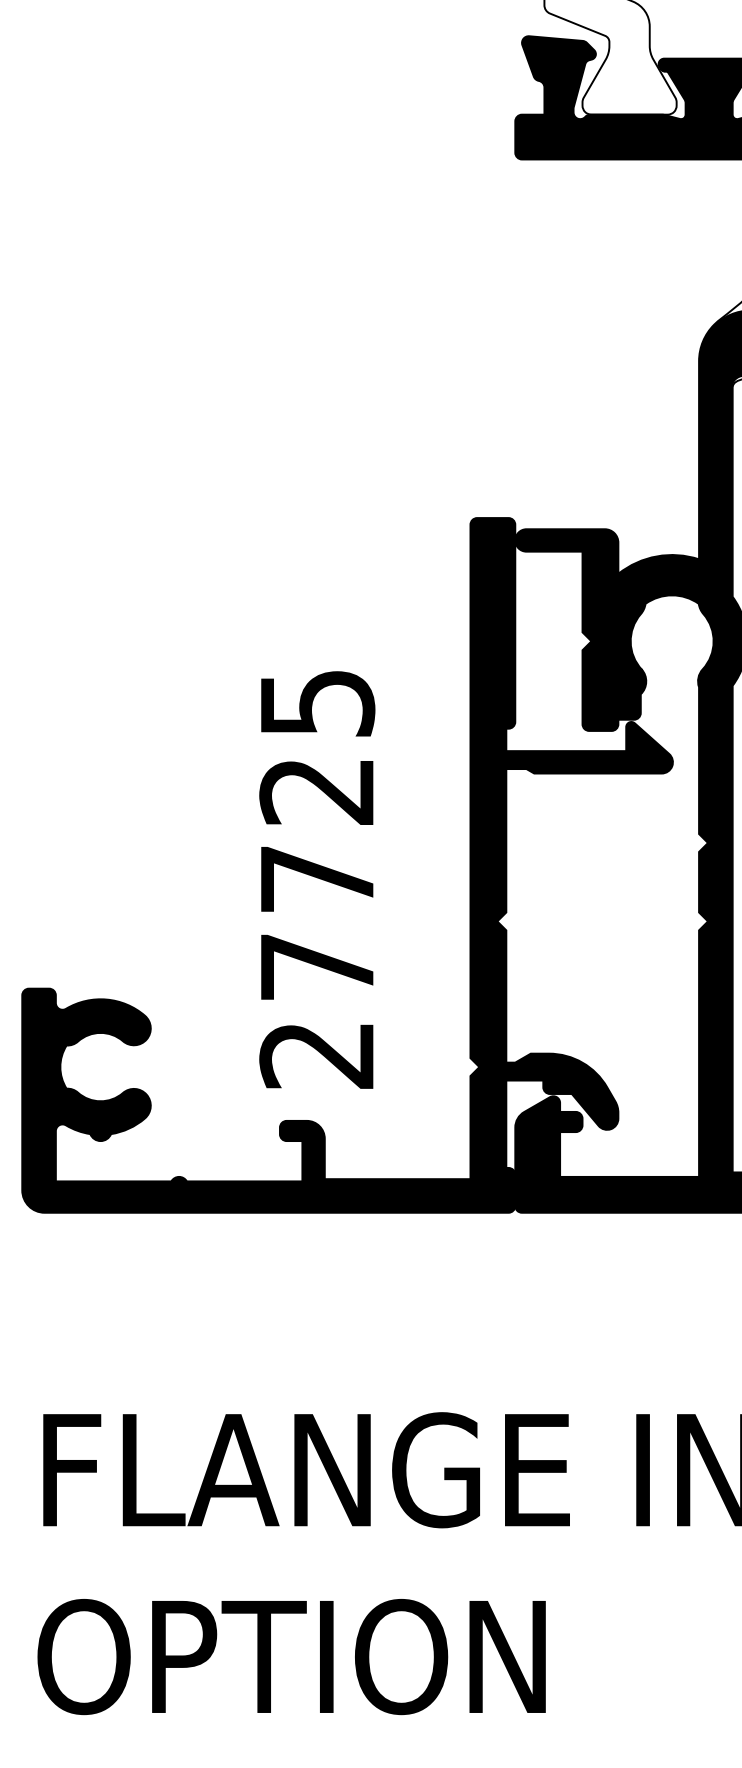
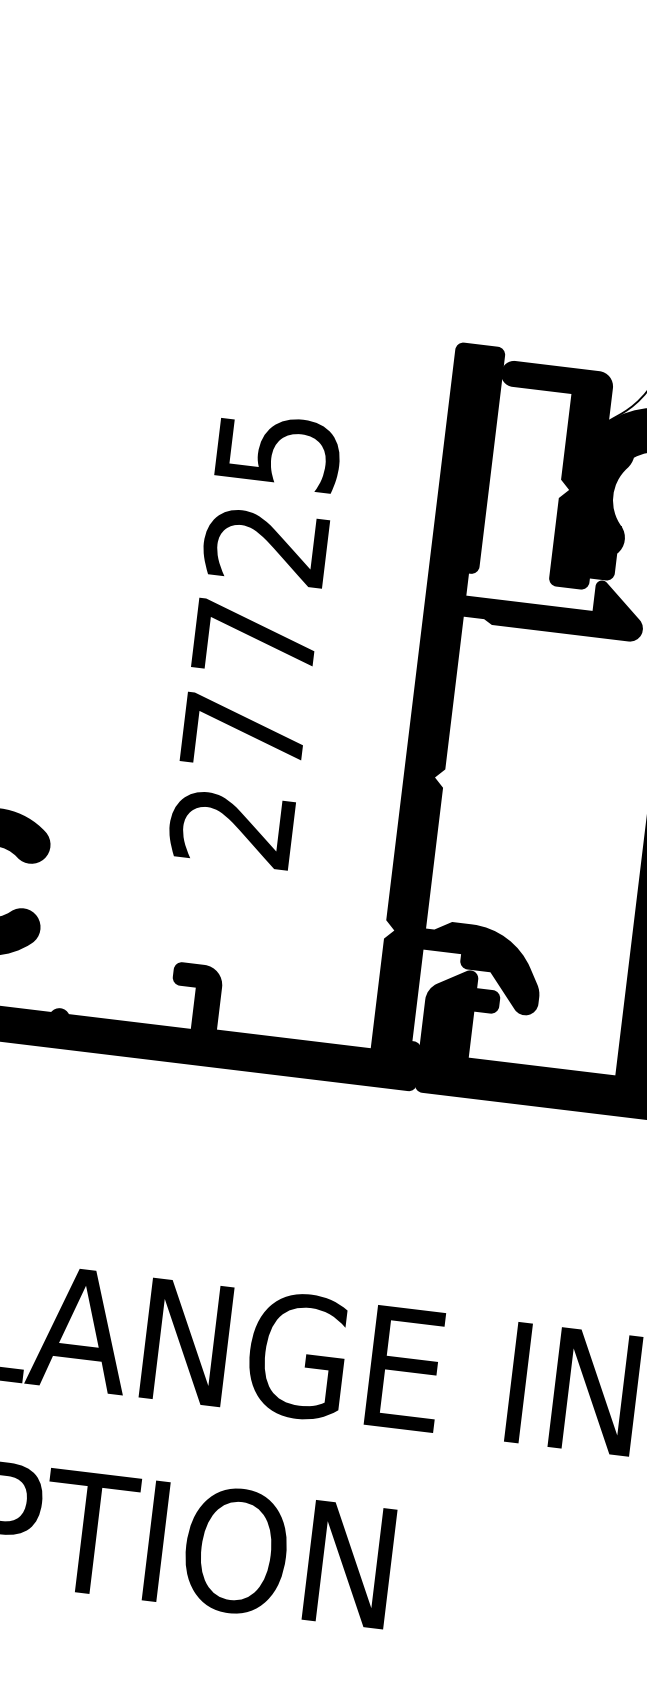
text: (317, 879) -> (255, 639), moved

